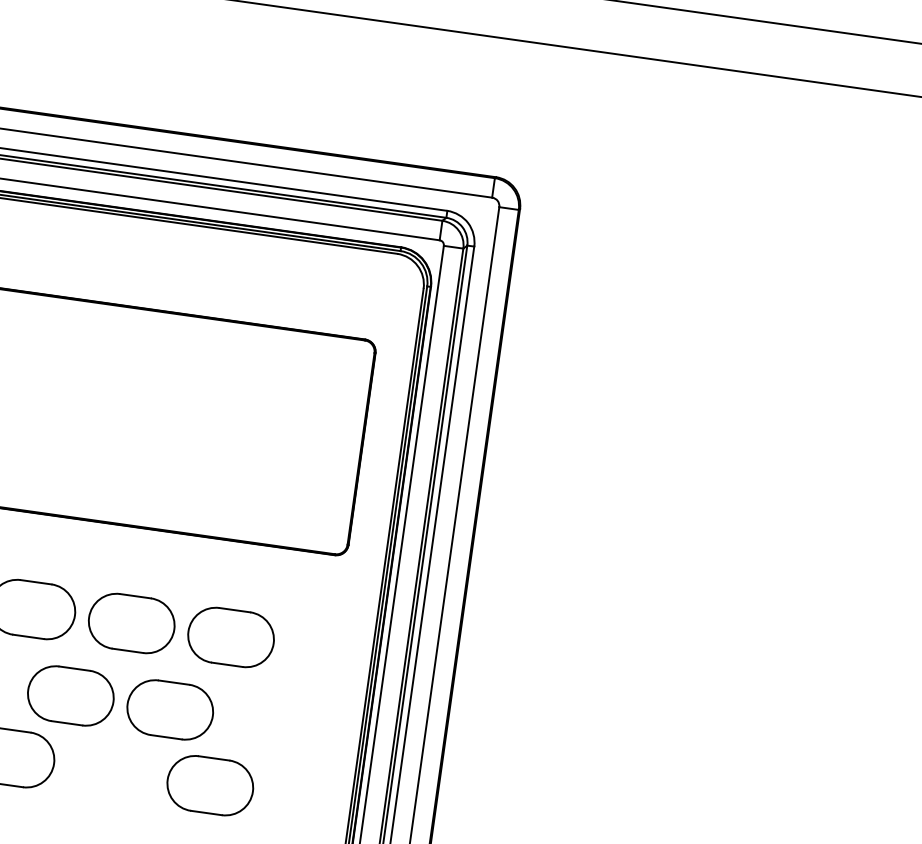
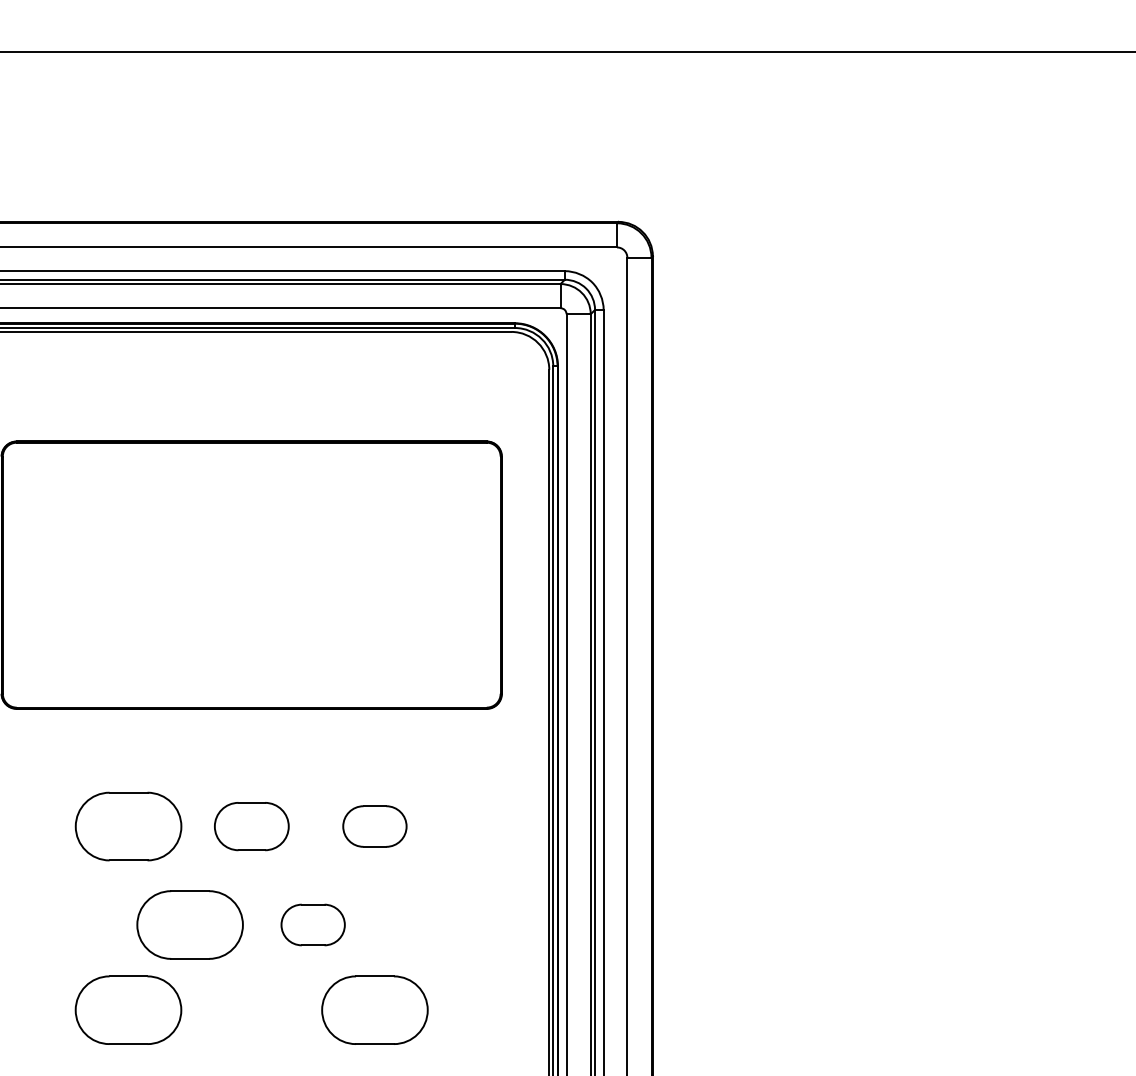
part: (131, 623) -> (251, 826), size x0.7
part: (230, 637) -> (374, 826), size x0.6
part: (169, 709) -> (312, 924), size x0.6

